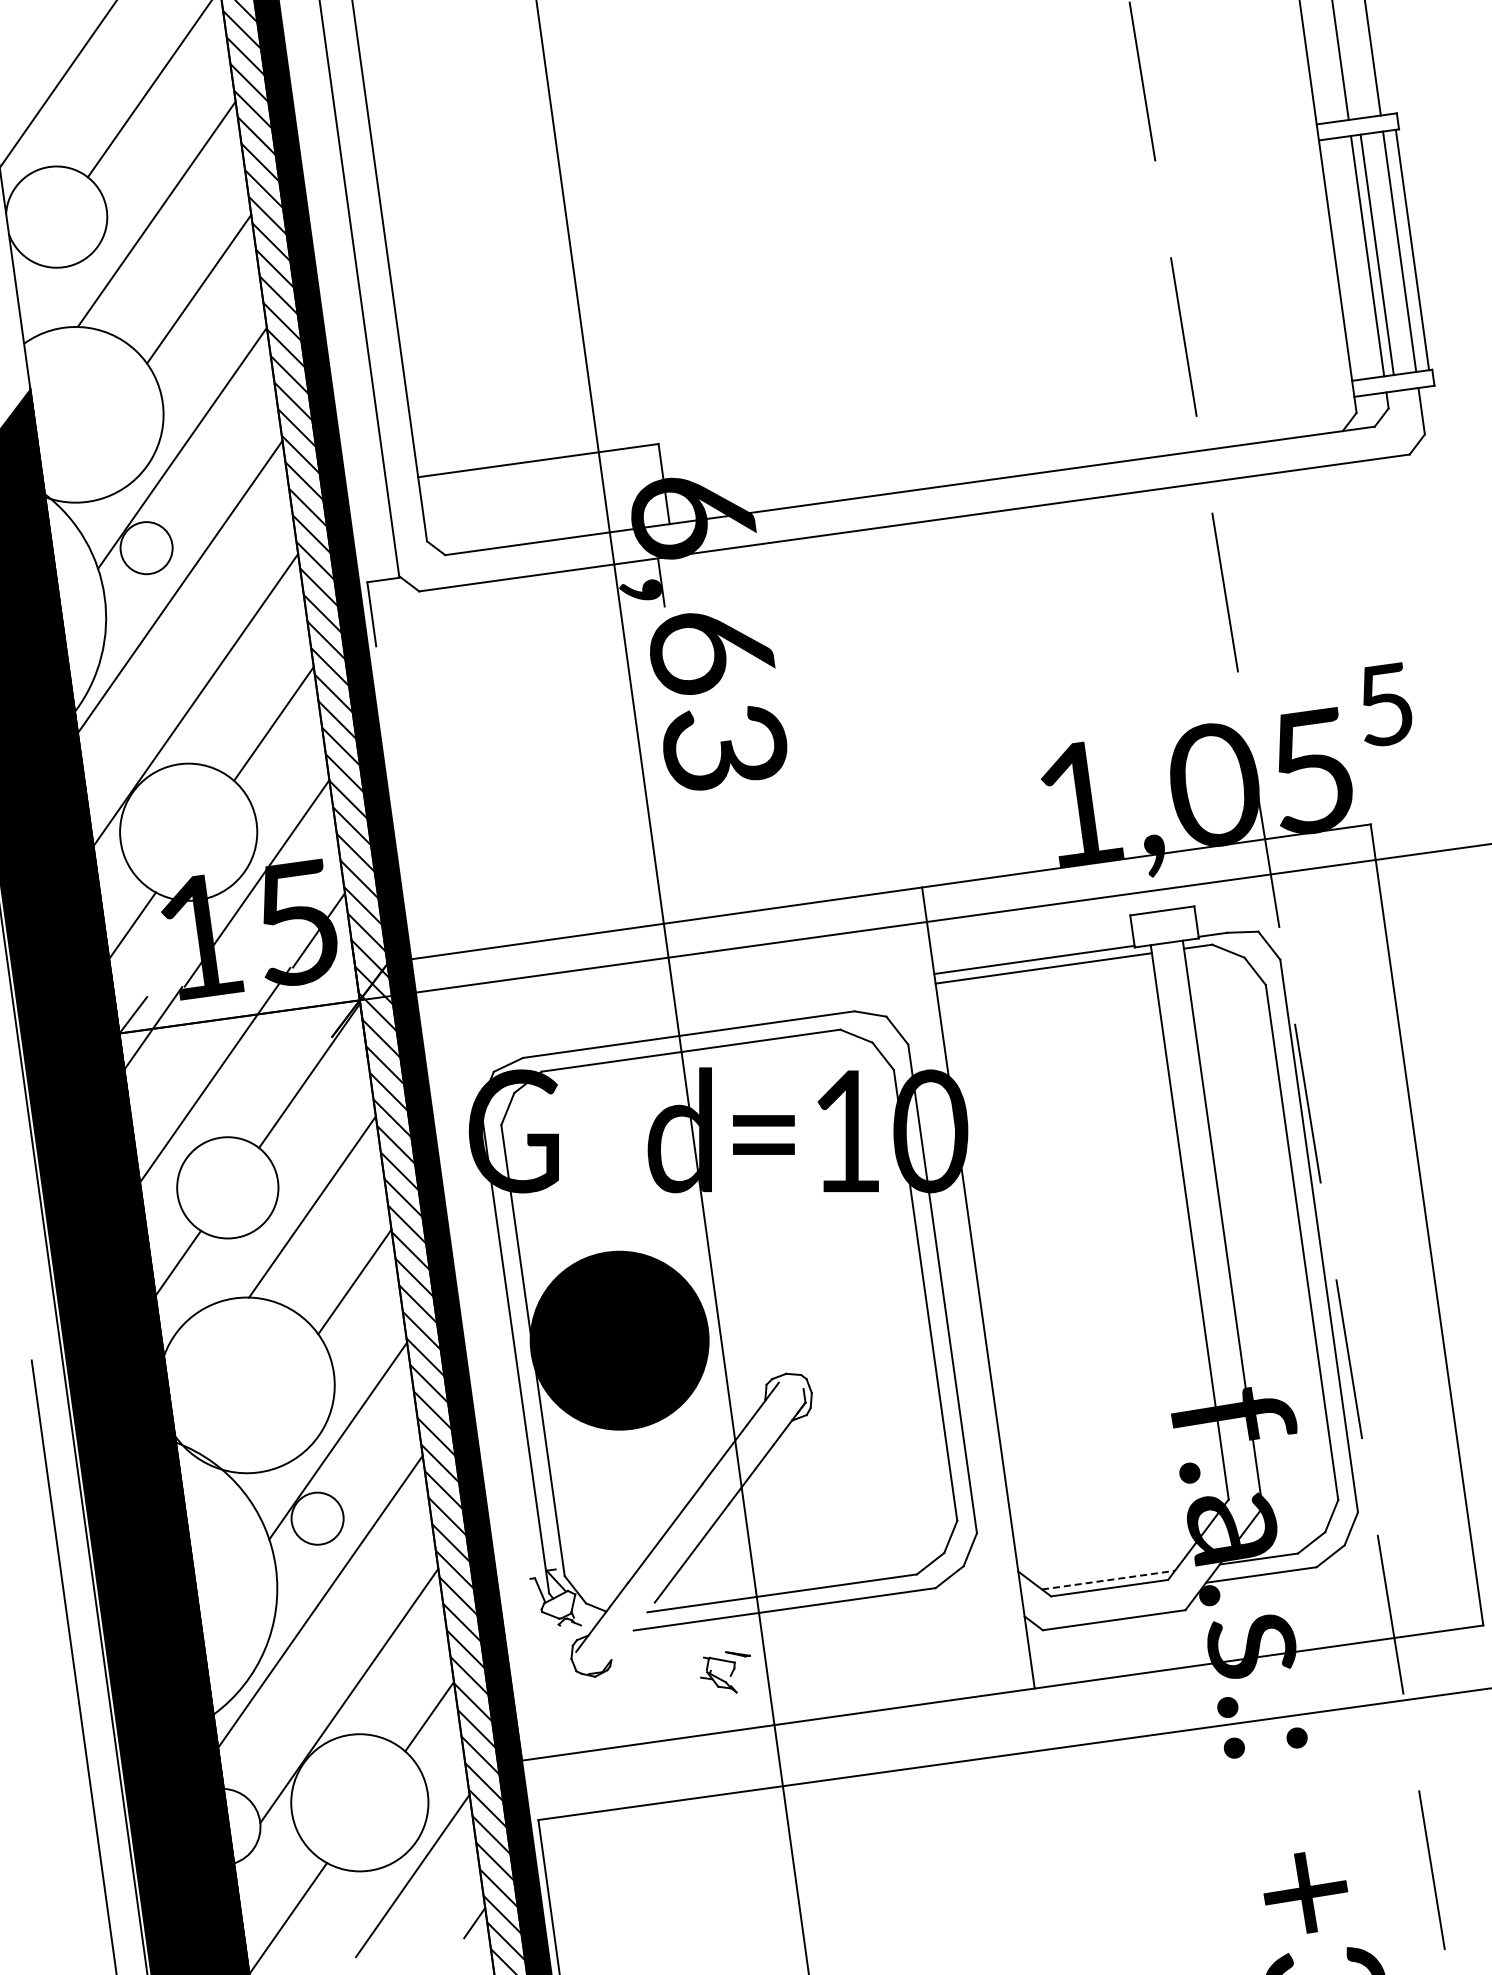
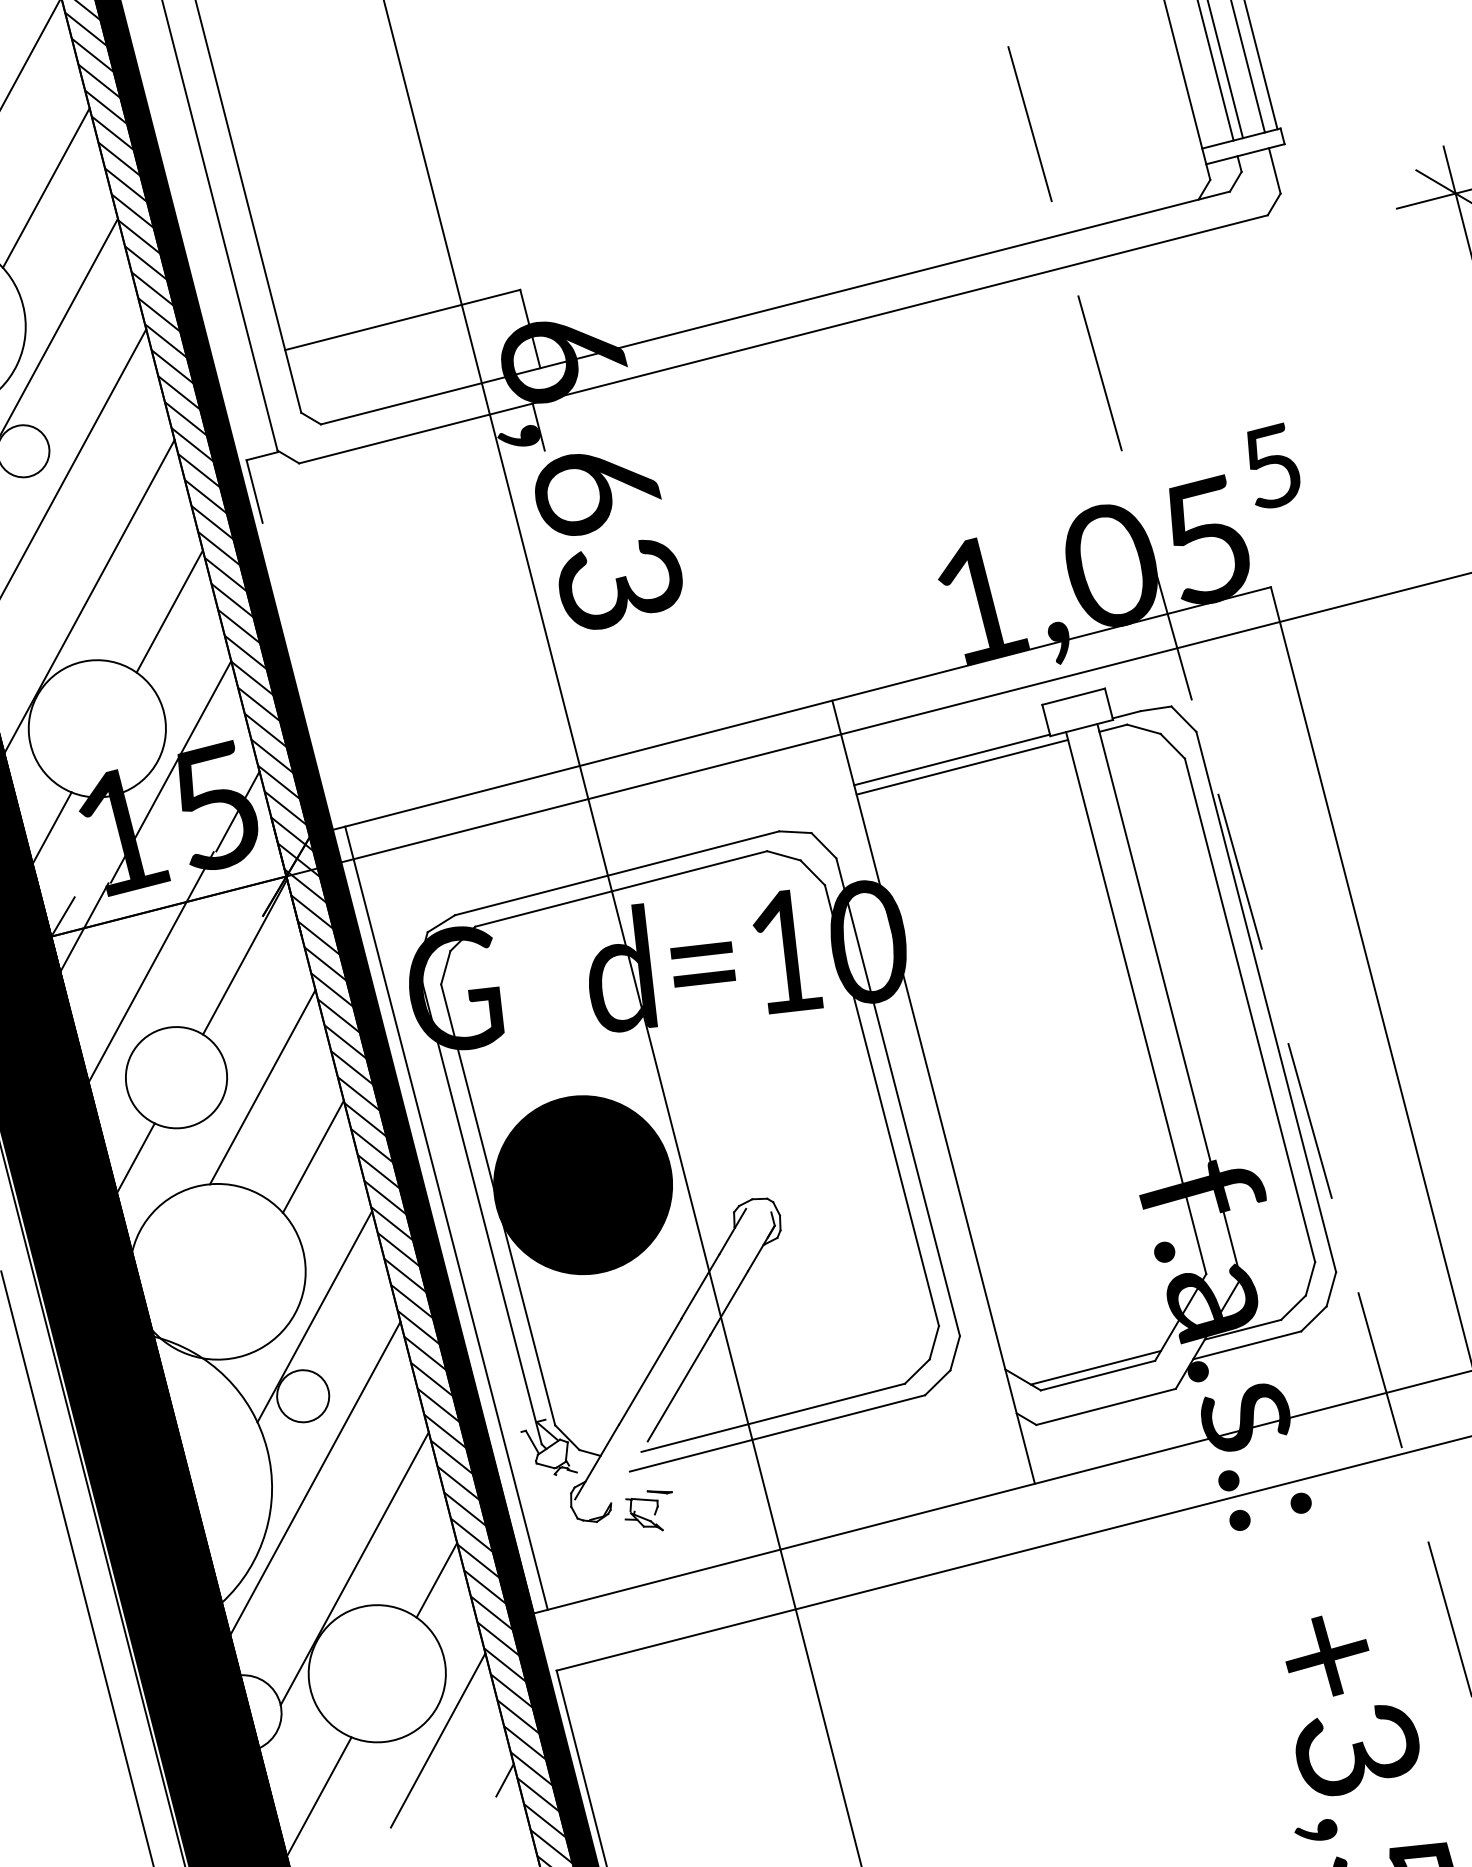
line: (479, 1357) -> (445, 1217), added
line: (1109, 1580) -> (1096, 1368), dashed -> solid
part: (725, 1672) -> (649, 1511), moved

